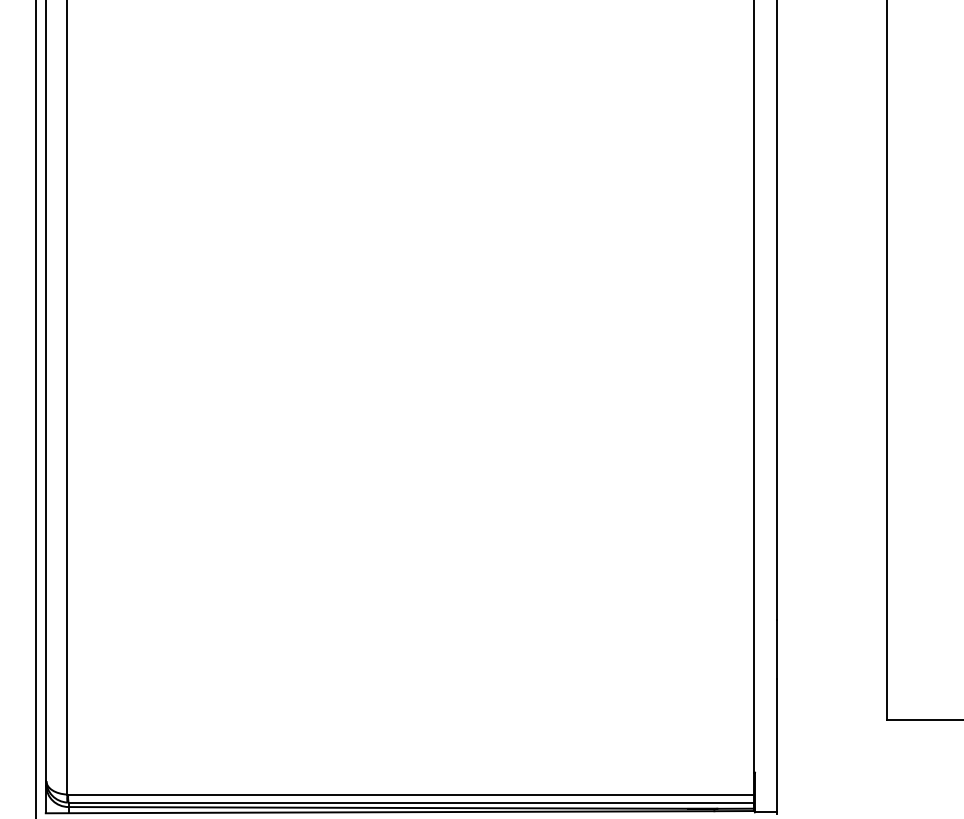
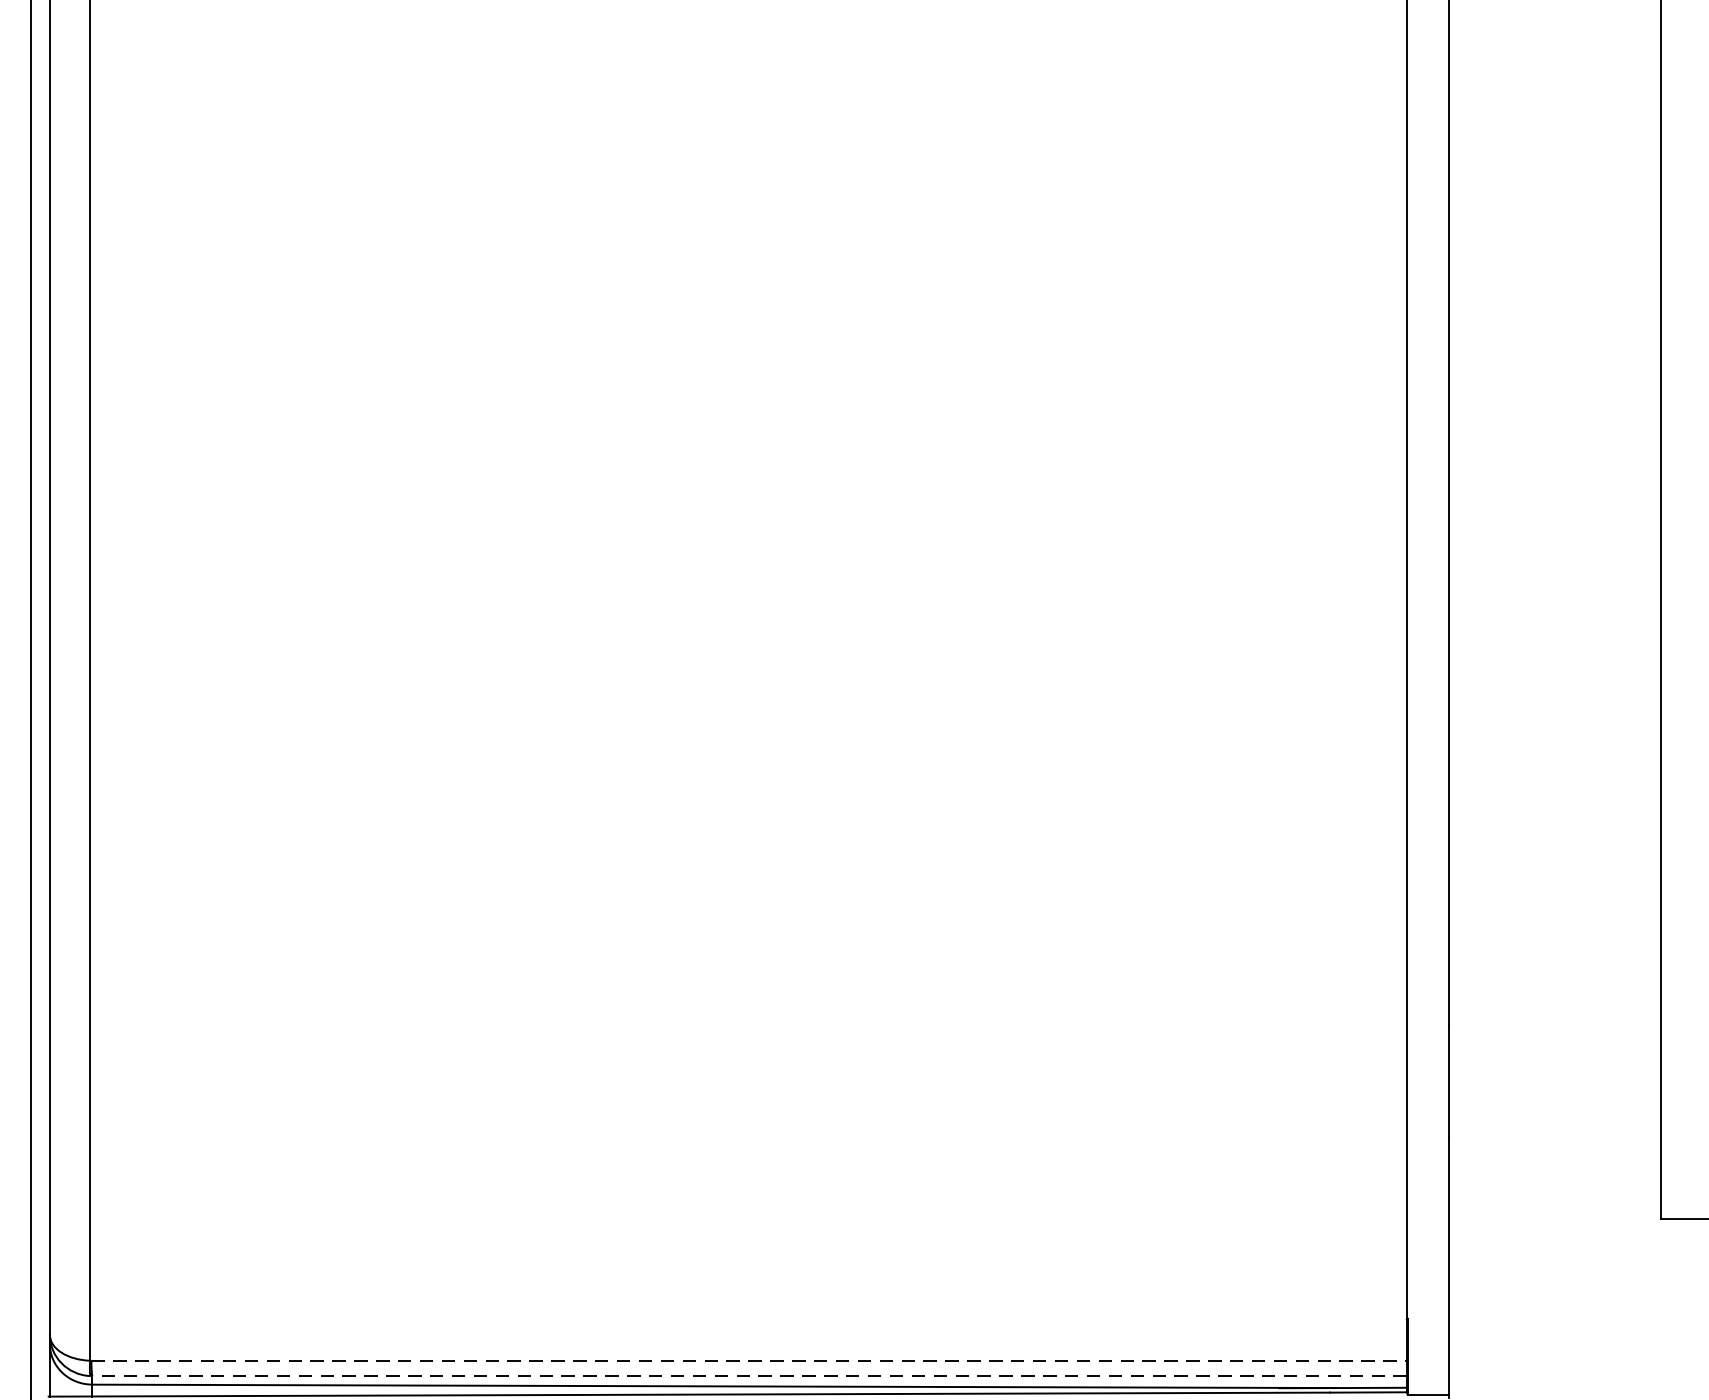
line: (411, 794) -> (749, 1360), solid -> dashed
line: (411, 802) -> (749, 1375), solid -> dashed

